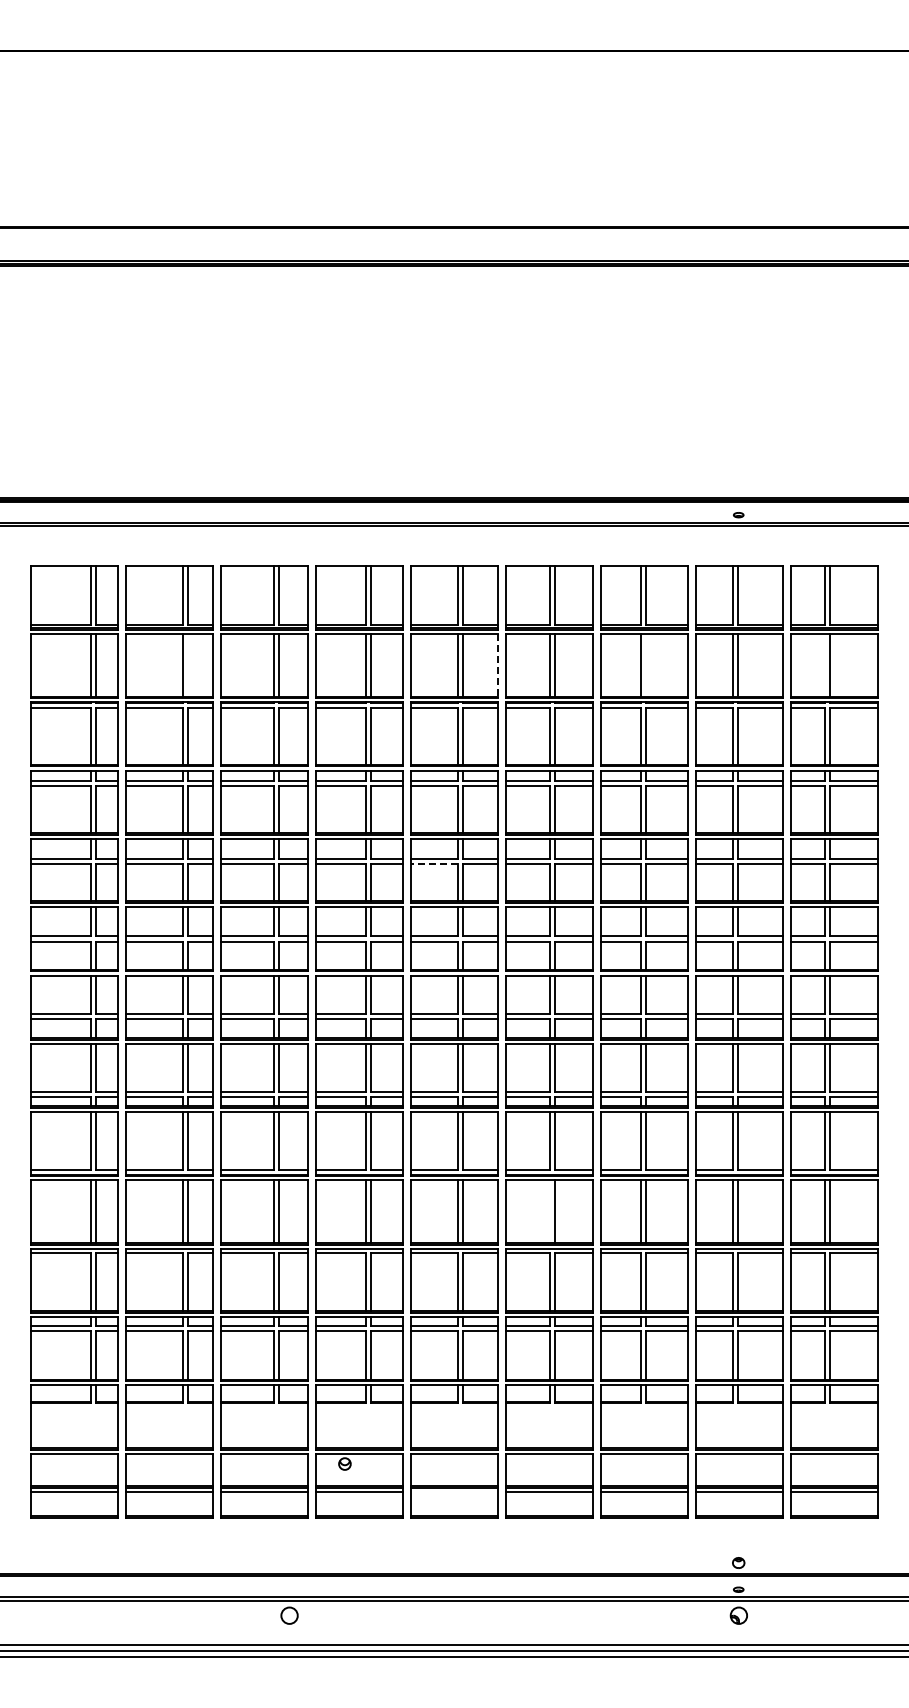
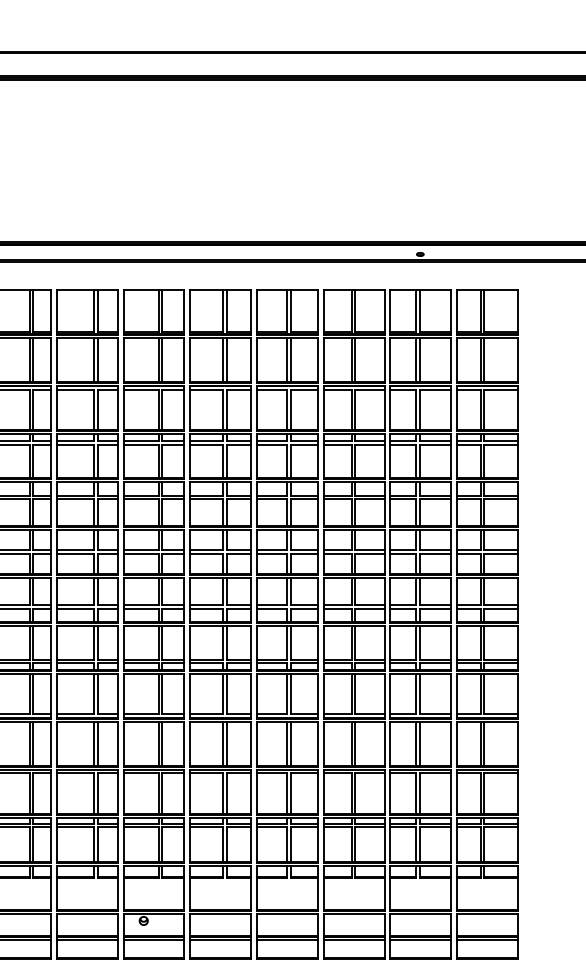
line: (187, 665) -> (33, 360), added
line: (646, 665) -> (355, 360), added
line: (824, 665) -> (480, 360), added
line: (497, 666) -> (250, 360), dashed -> solid
line: (433, 863) -> (205, 499), dashed -> solid
line: (549, 1211) -> (287, 743), added
line: (454, 1491) -> (220, 940), added

